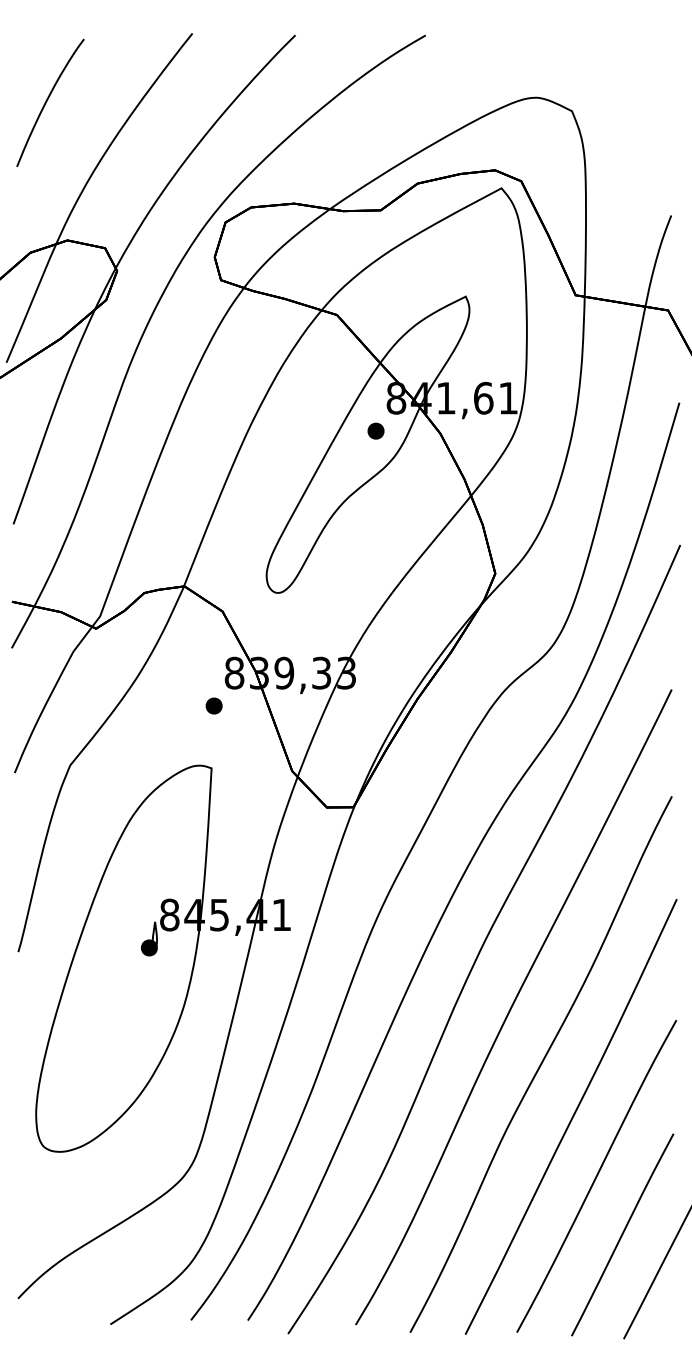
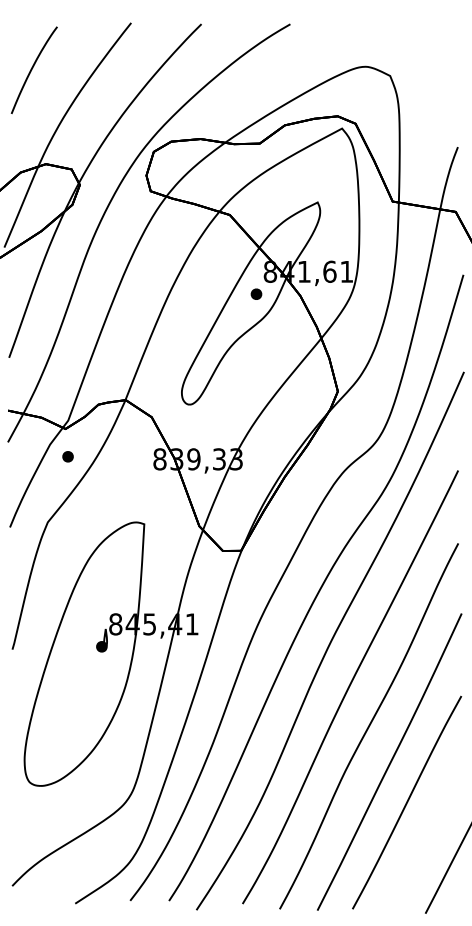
part: (213, 705) -> (67, 456), moved
line: (622, 1234) -> (424, 842), removed

